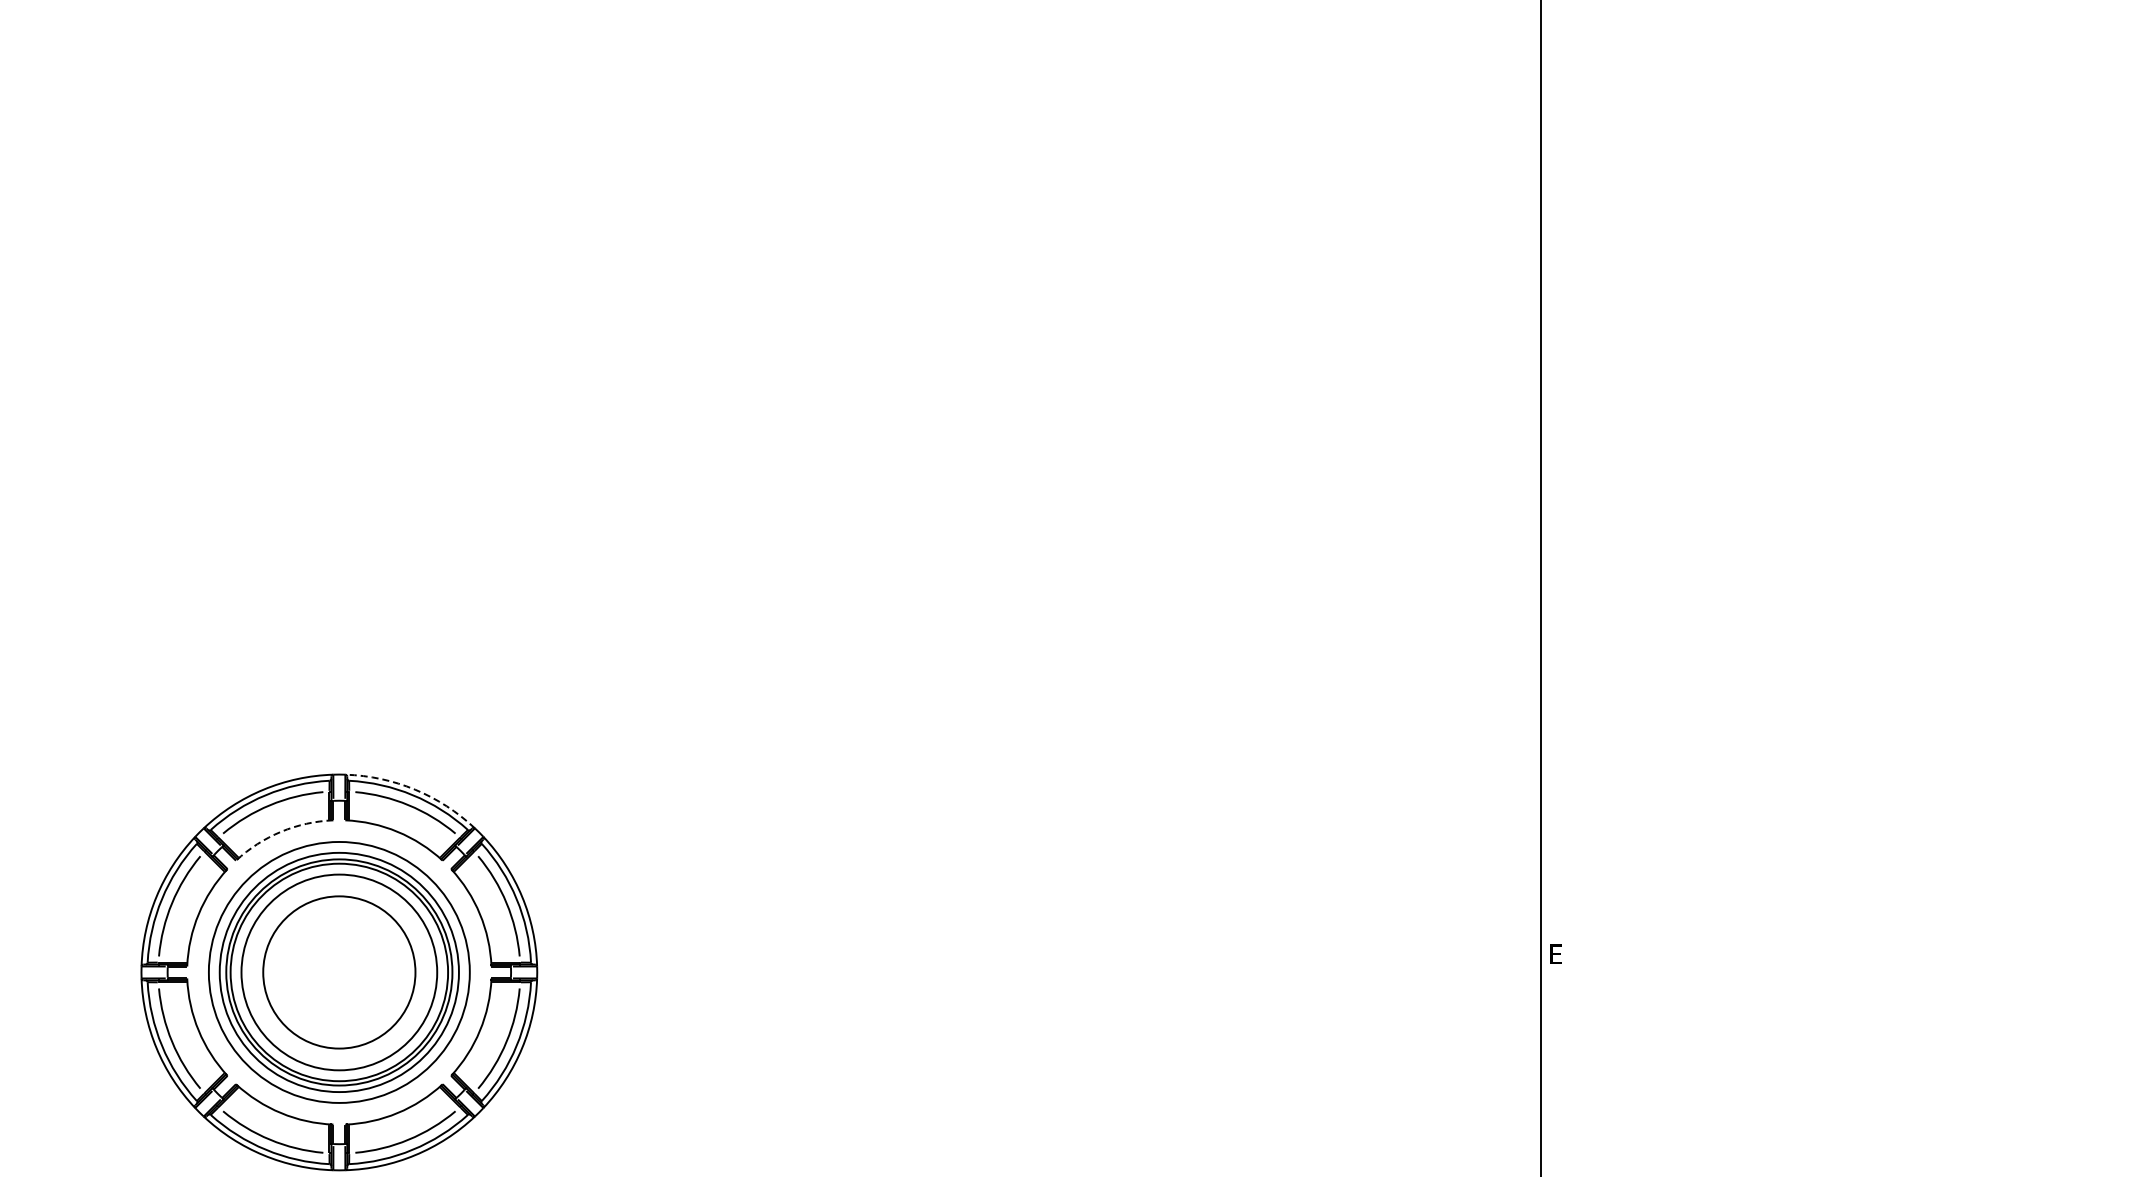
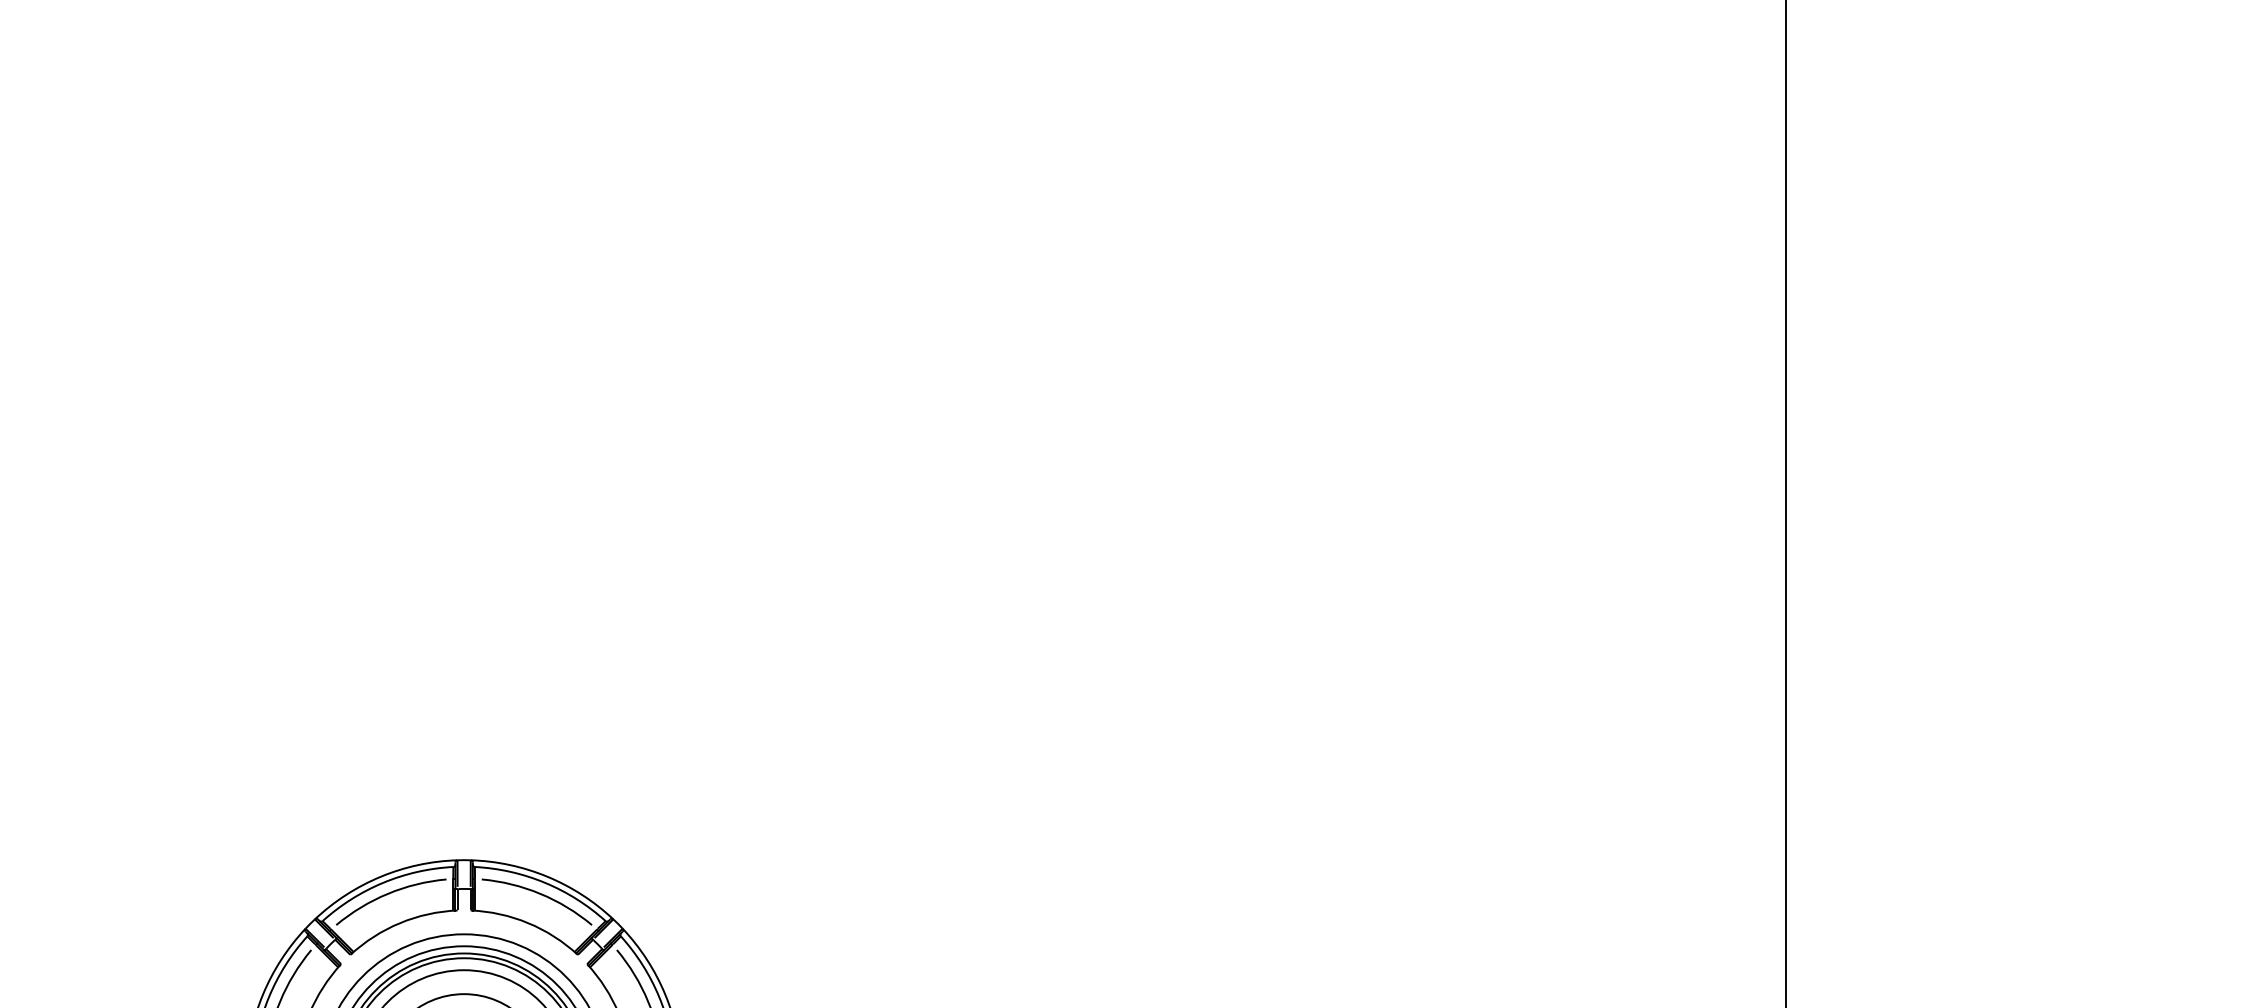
arc: (415, 789) -> (547, 876), dashed -> solid
arc: (281, 831) -> (400, 922), dashed -> solid

